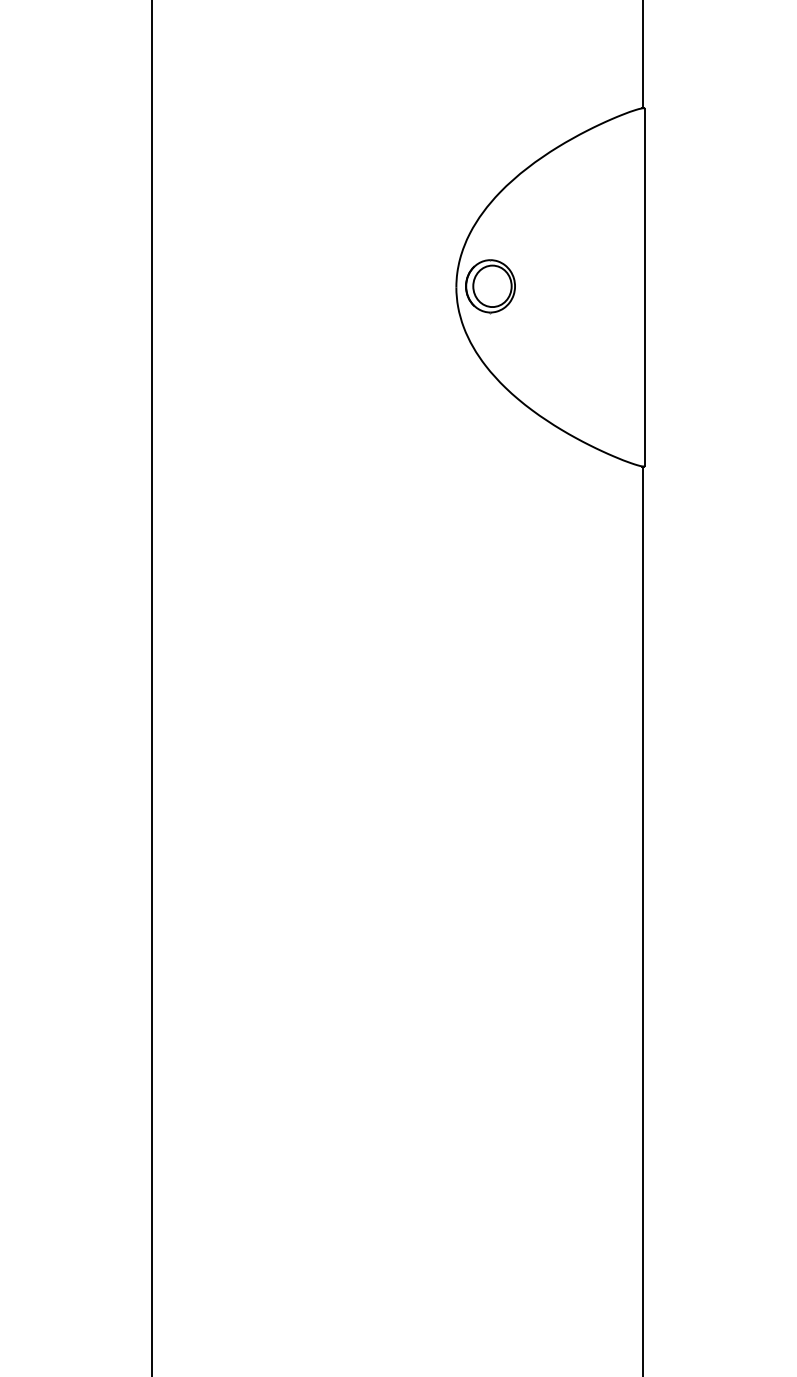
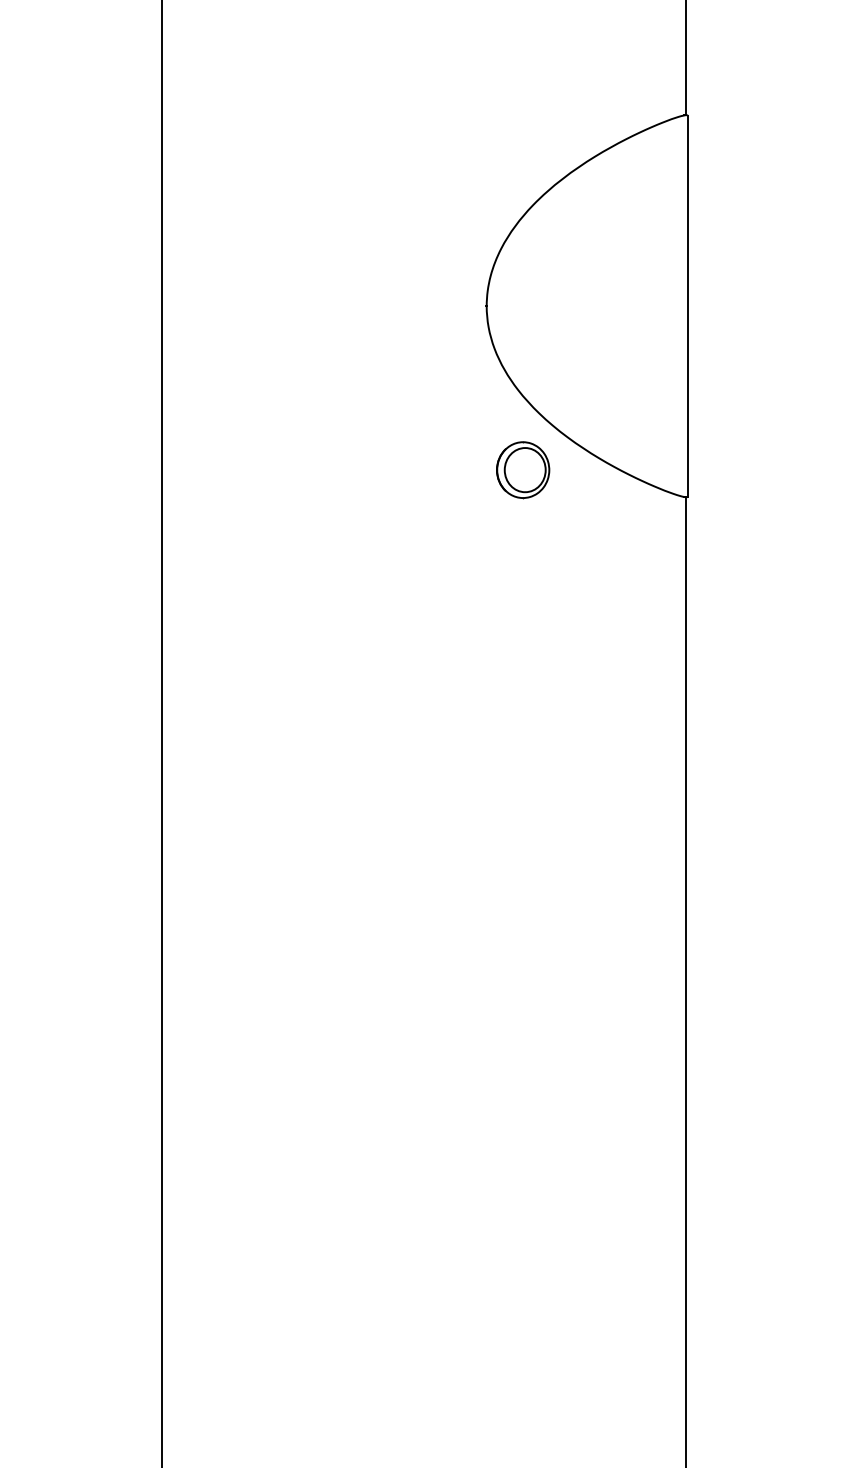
part: (490, 286) -> (523, 470), moved

